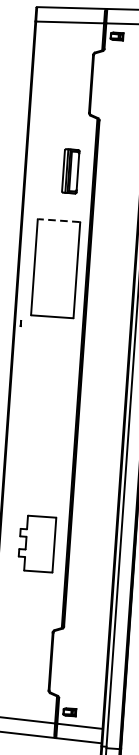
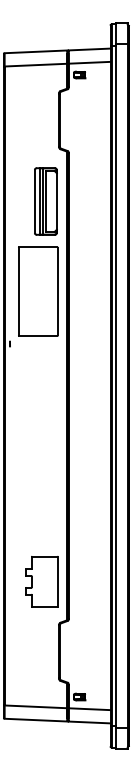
part: (70, 171) -> (45, 201), size x1.67
line: (58, 220) -> (37, 247), dashed -> solid
part: (36, 543) -> (41, 581), moved

